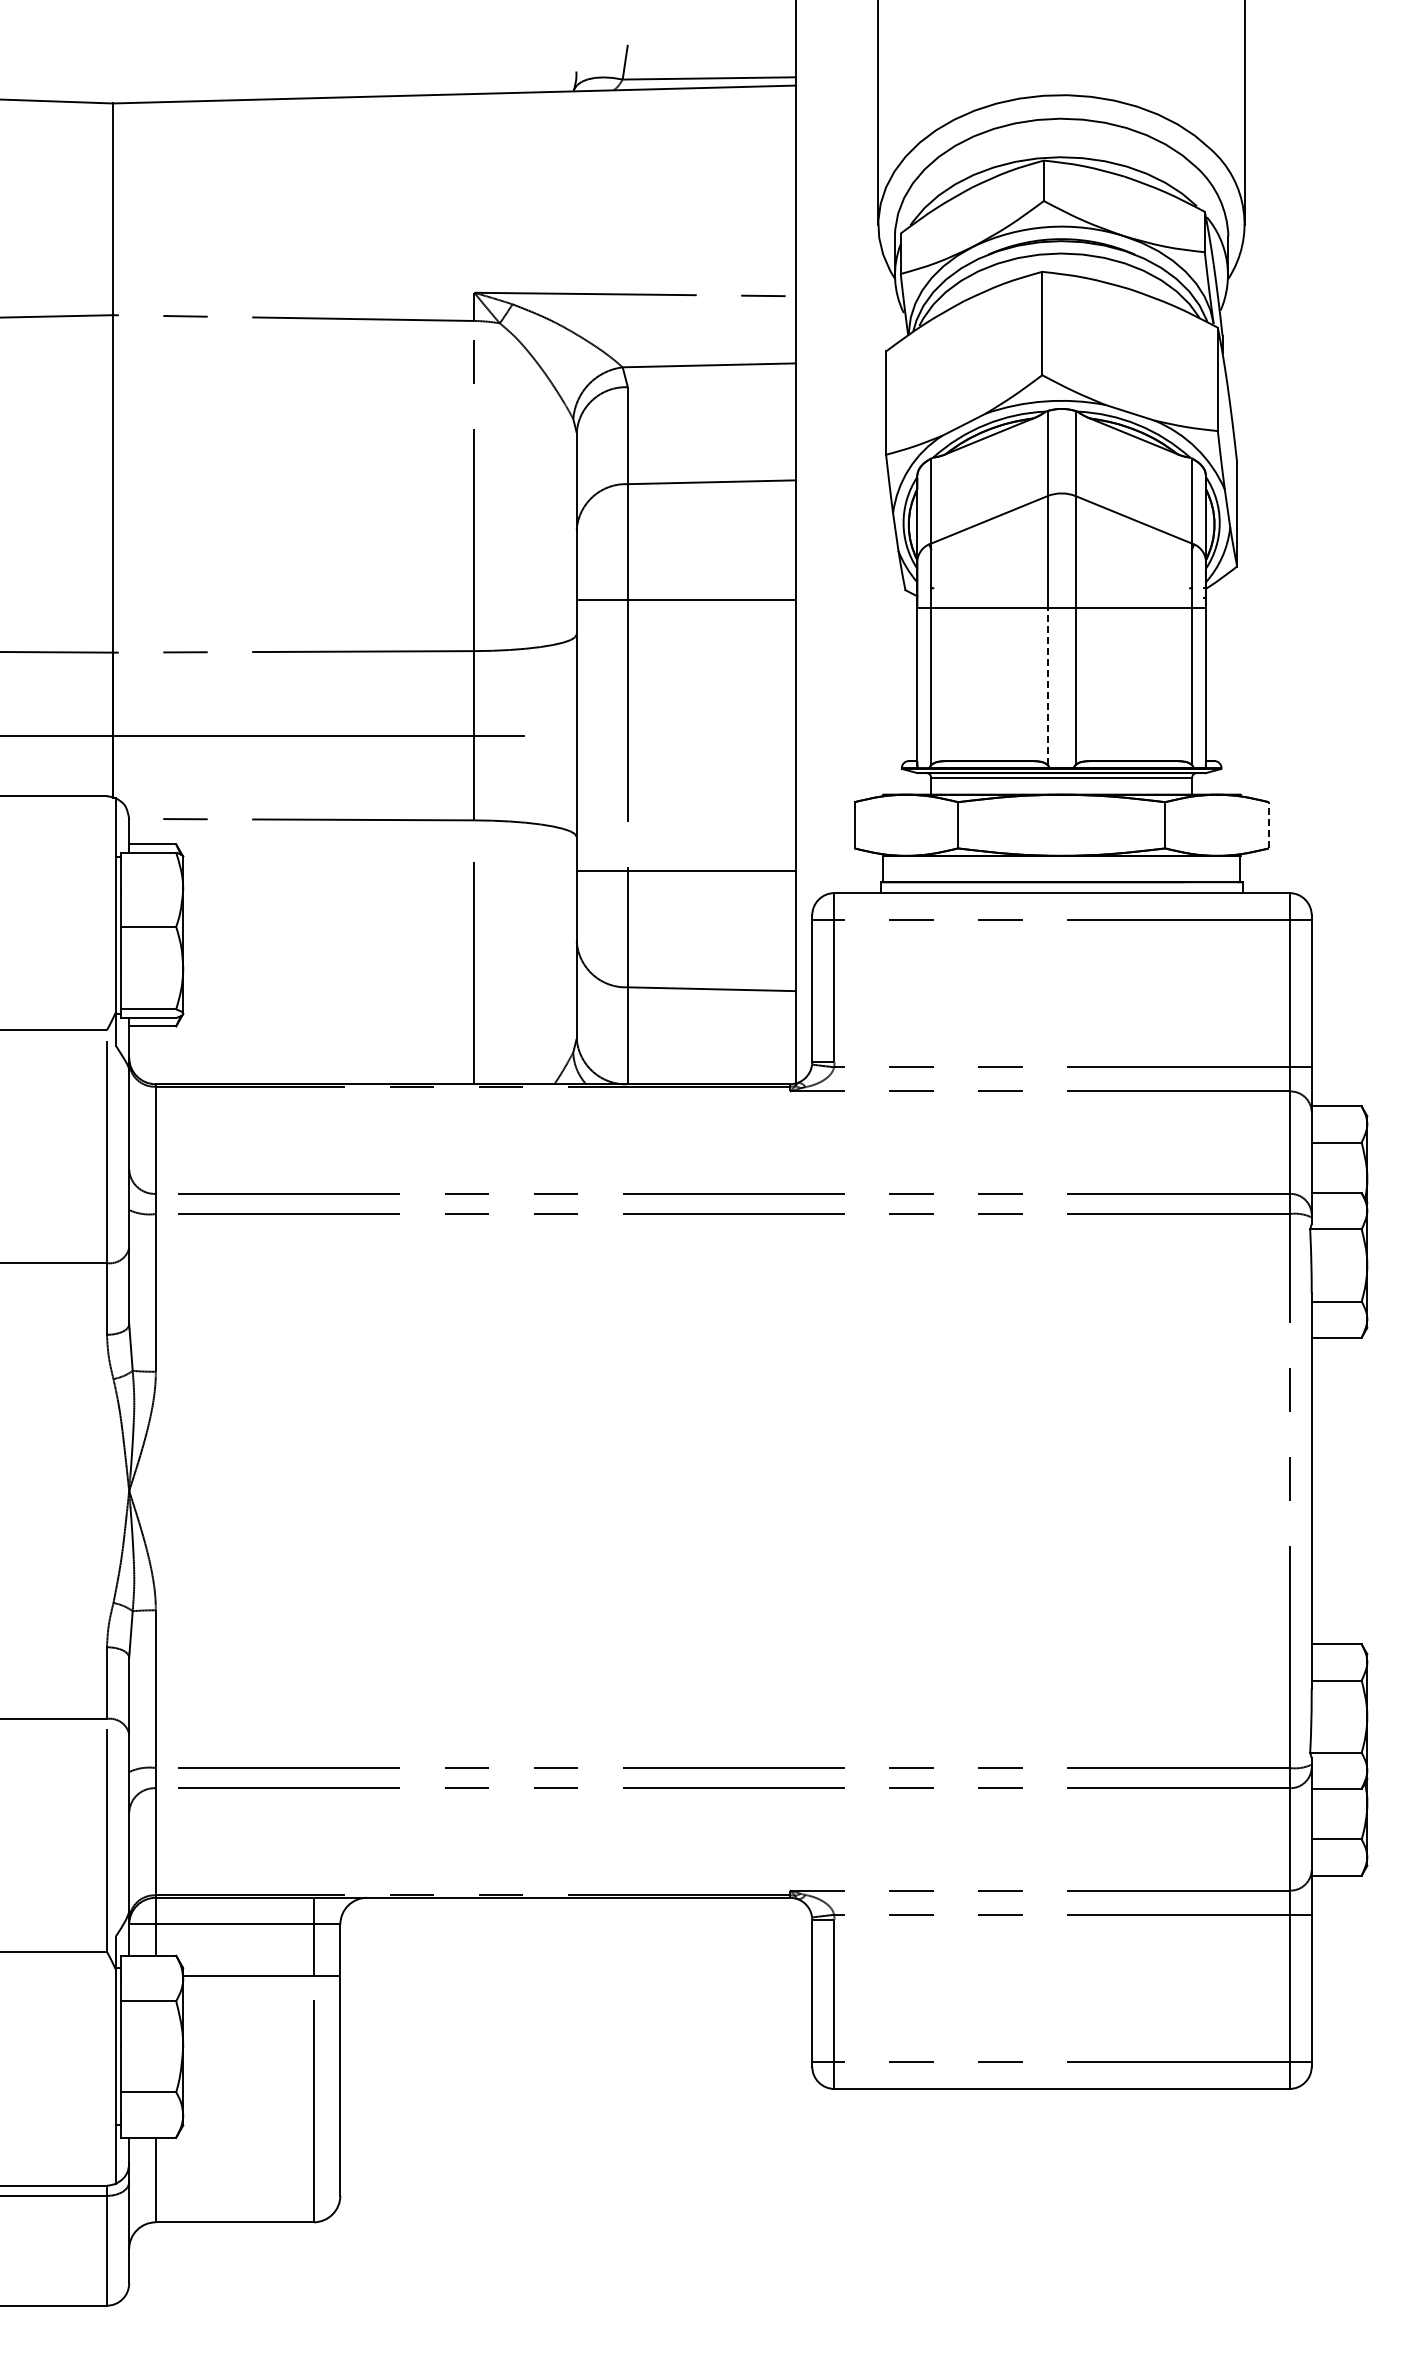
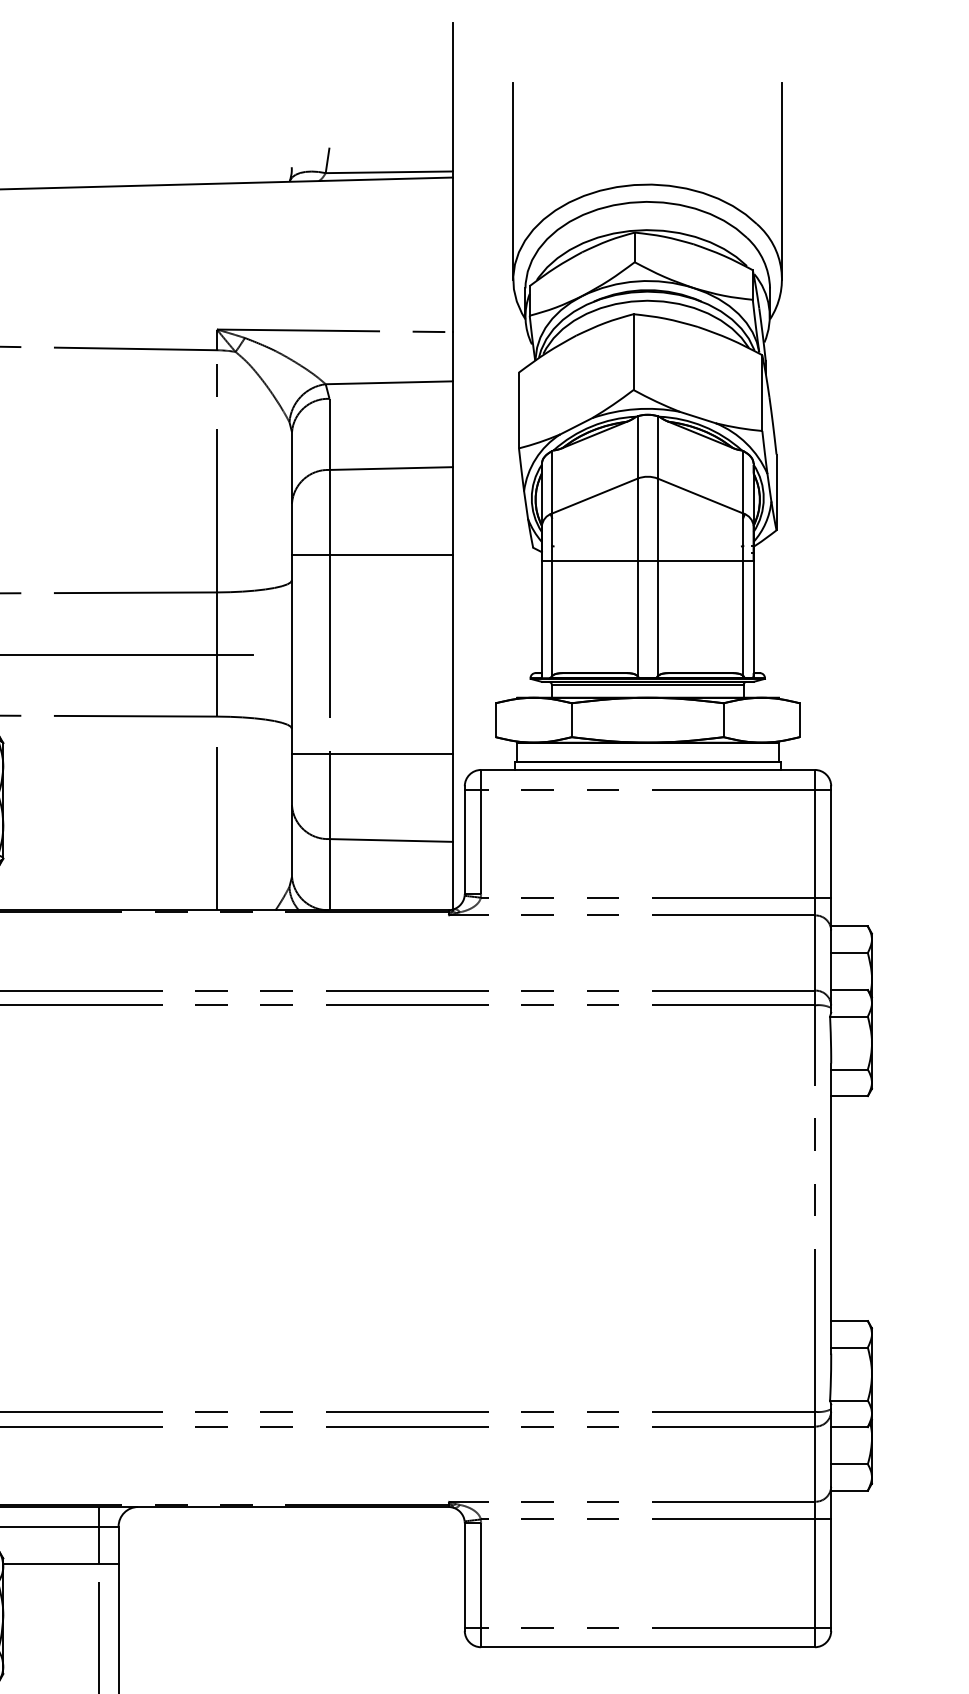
line: (1047, 686) -> (637, 618), dashed -> solid
line: (1268, 824) -> (799, 719), dashed -> solid

